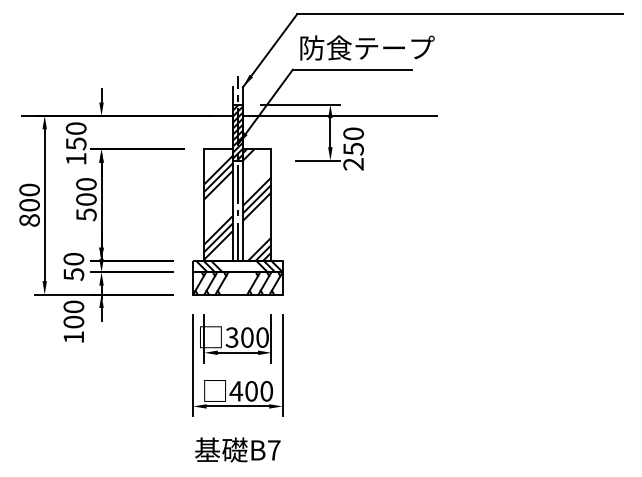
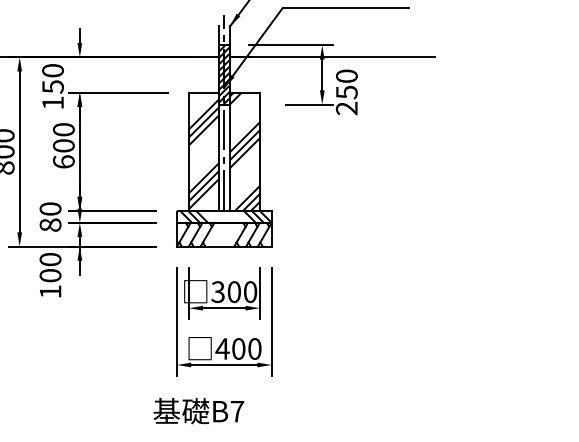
text: (86, 214) -> (63, 161), 500 -> 600
text: (73, 274) -> (50, 225), 50 -> 80
text: (237, 449) -> (198, 410), moved

